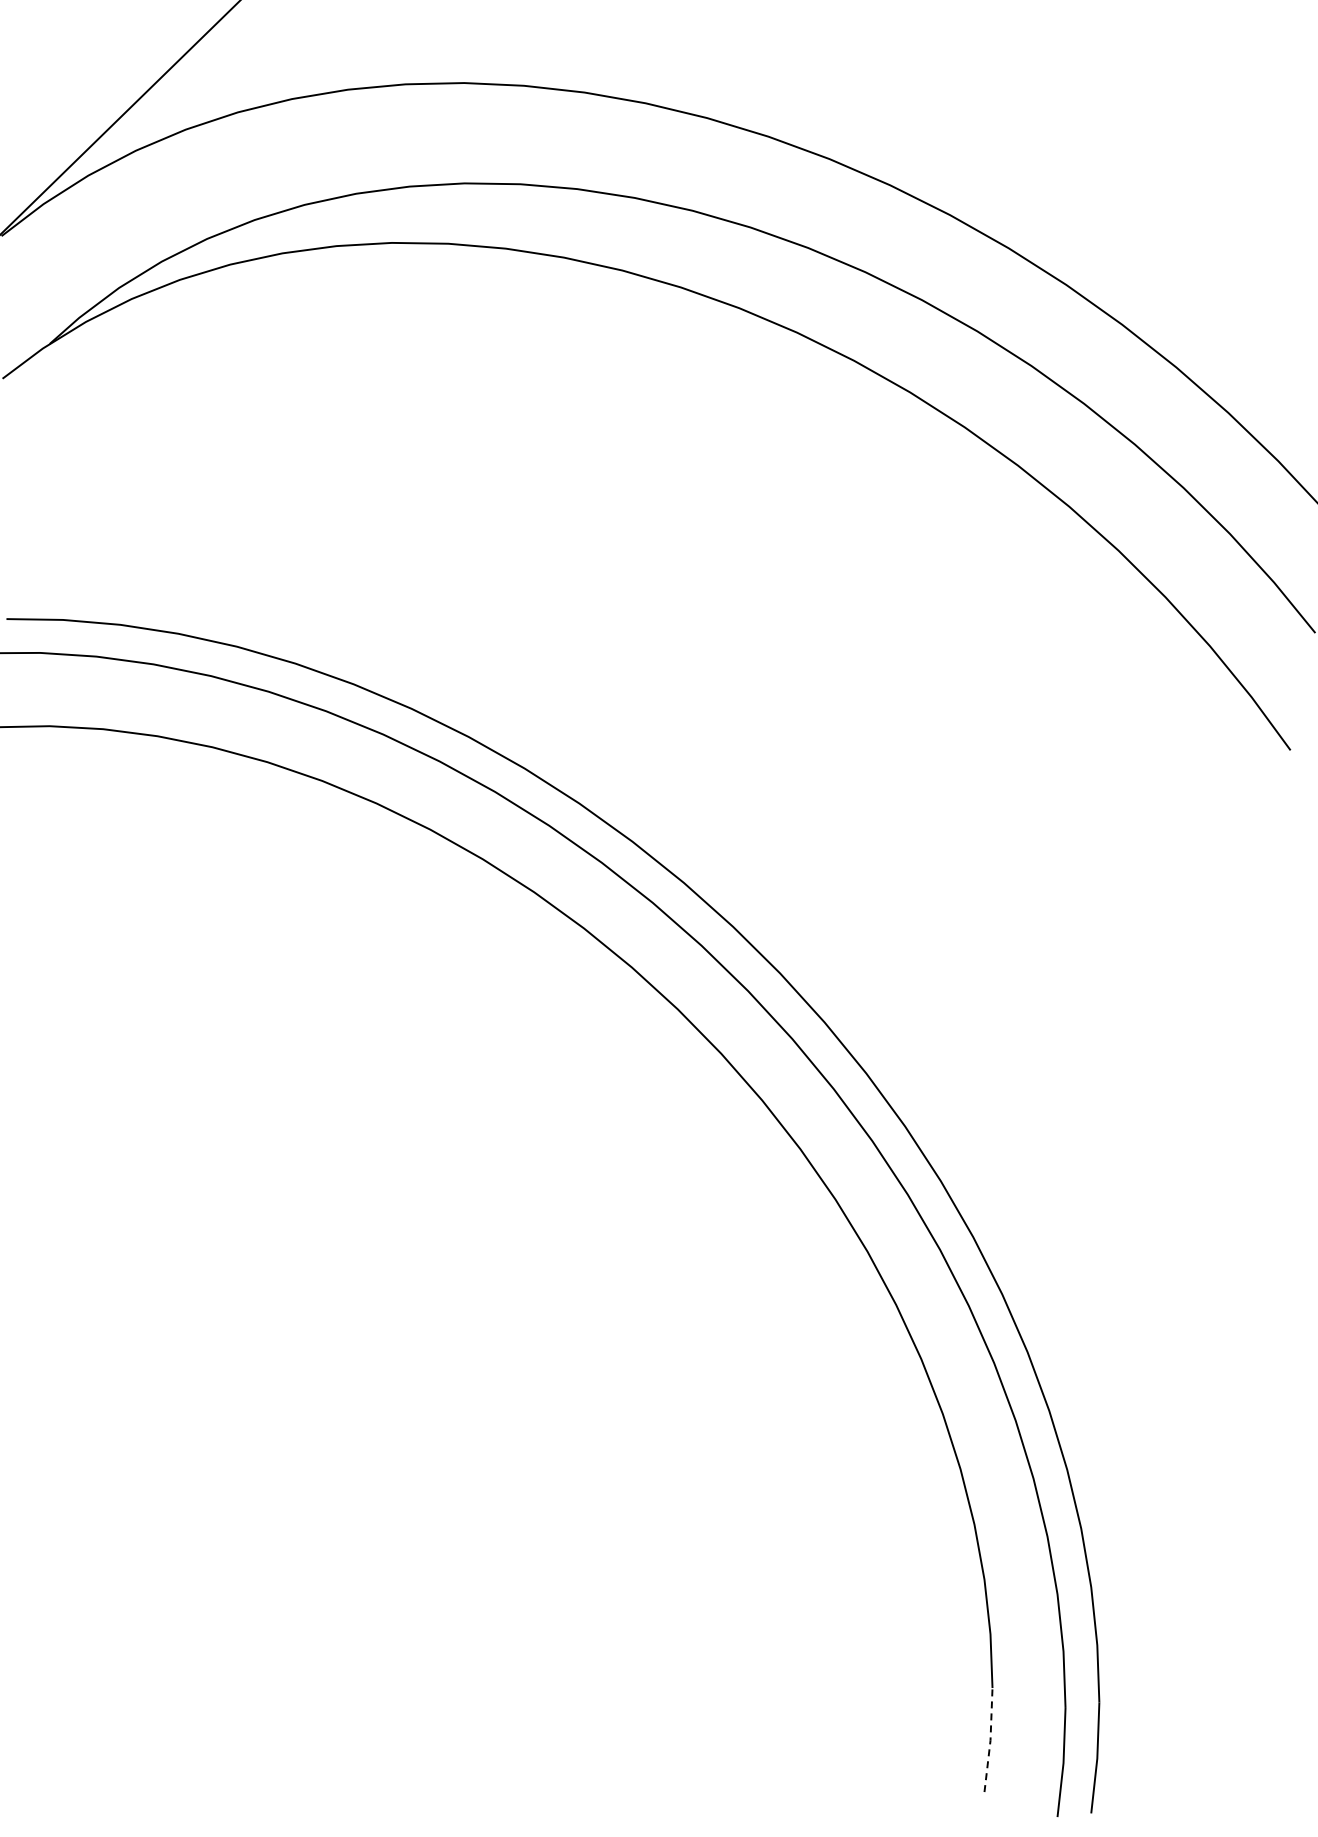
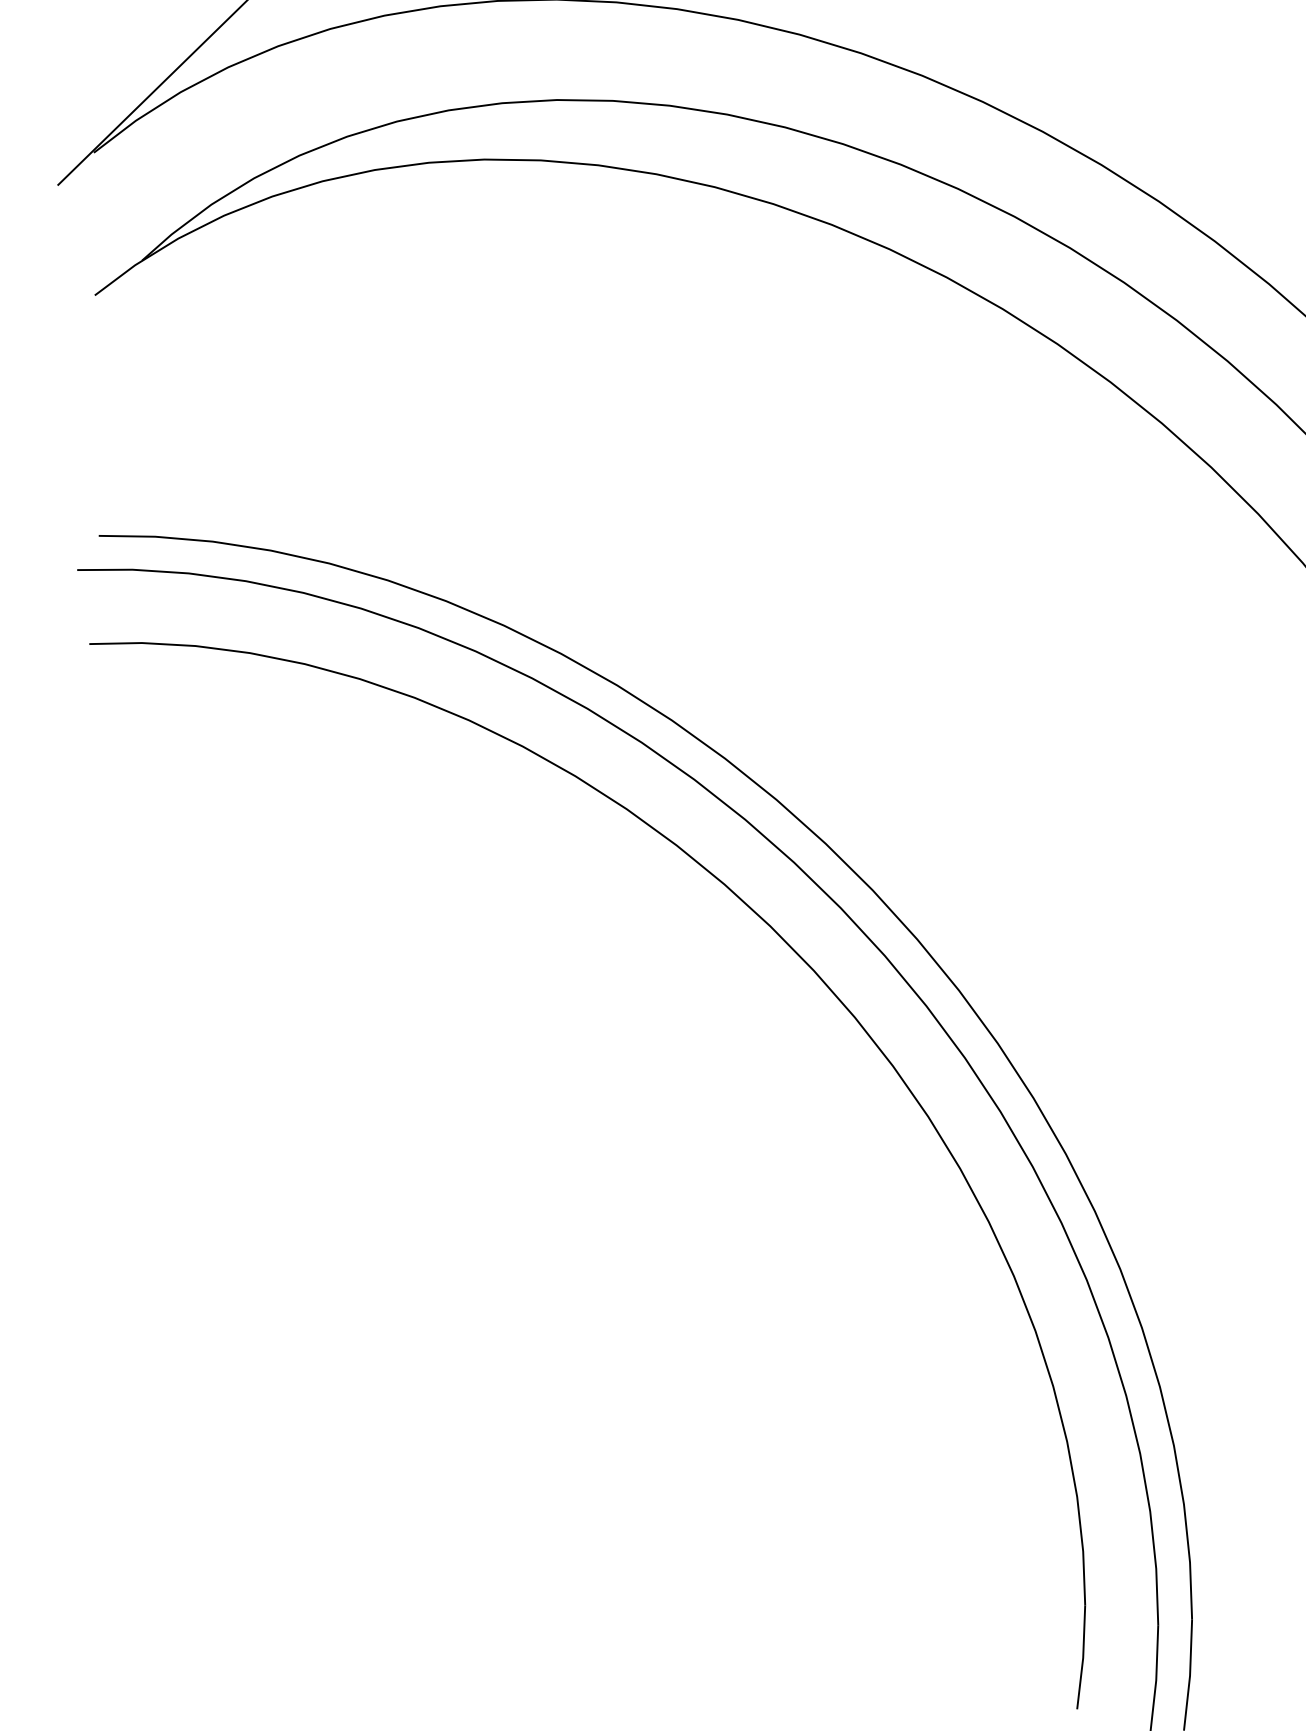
line: (990, 1740) -> (1083, 1657), dashed -> solid

